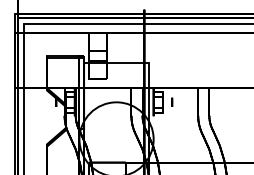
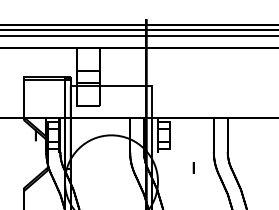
circle: (172, 101) -> (194, 166), moved

